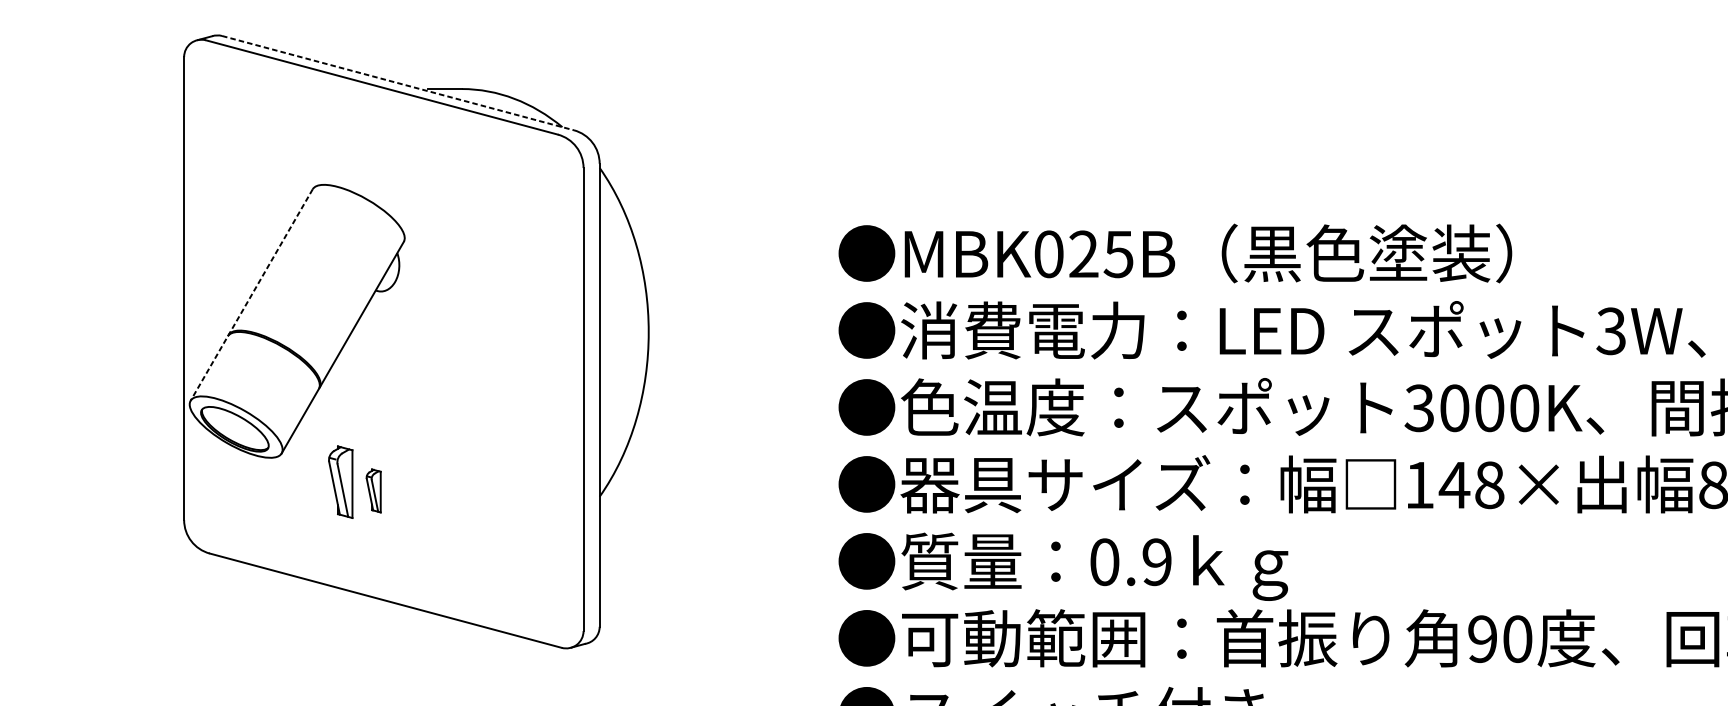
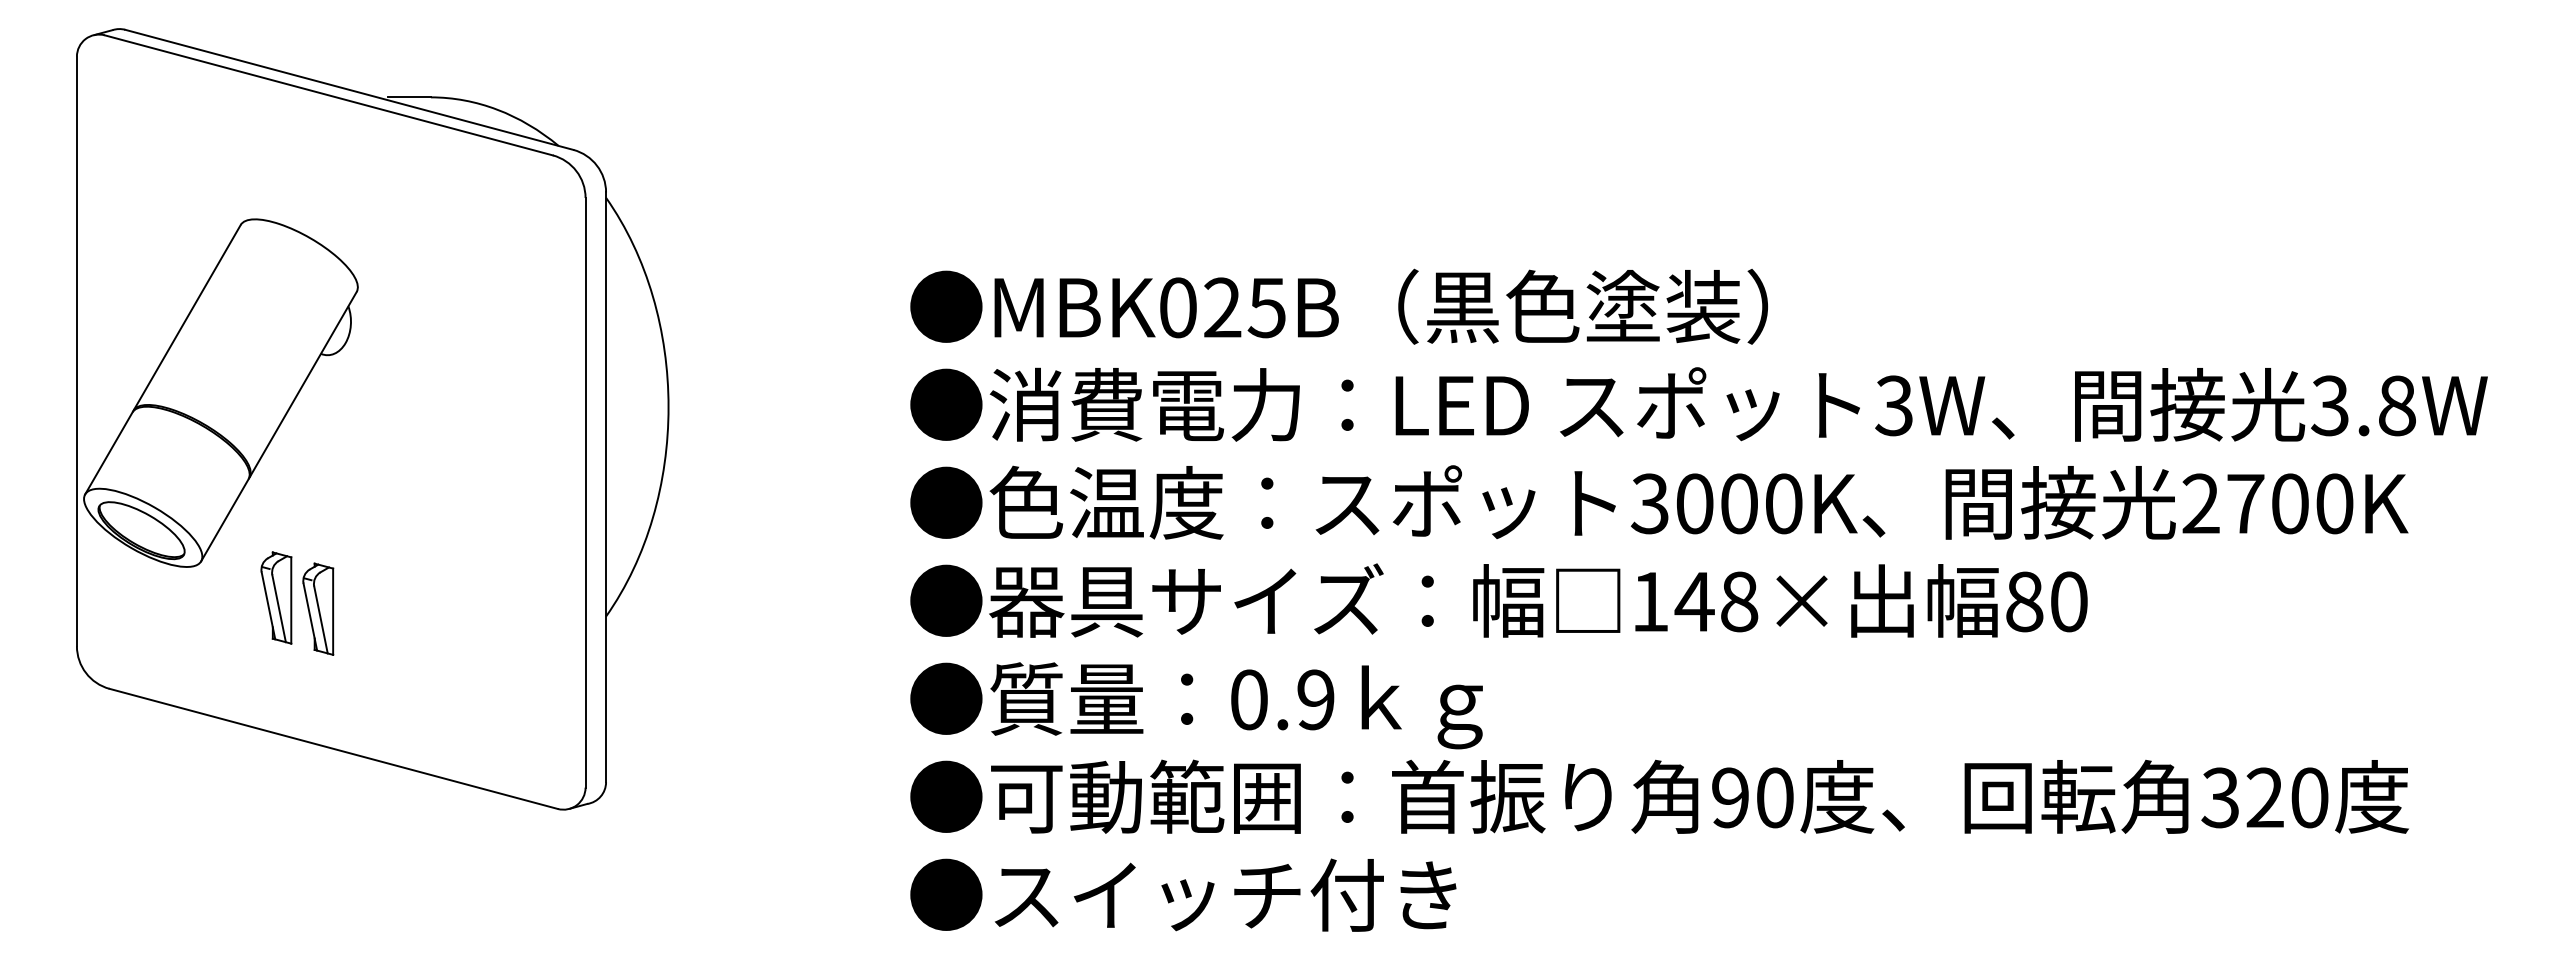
line: (398, 82) -> (349, 89), dashed -> solid
line: (251, 294) -> (162, 359), dashed -> solid
part: (373, 490) -> (318, 608), size x1.67

